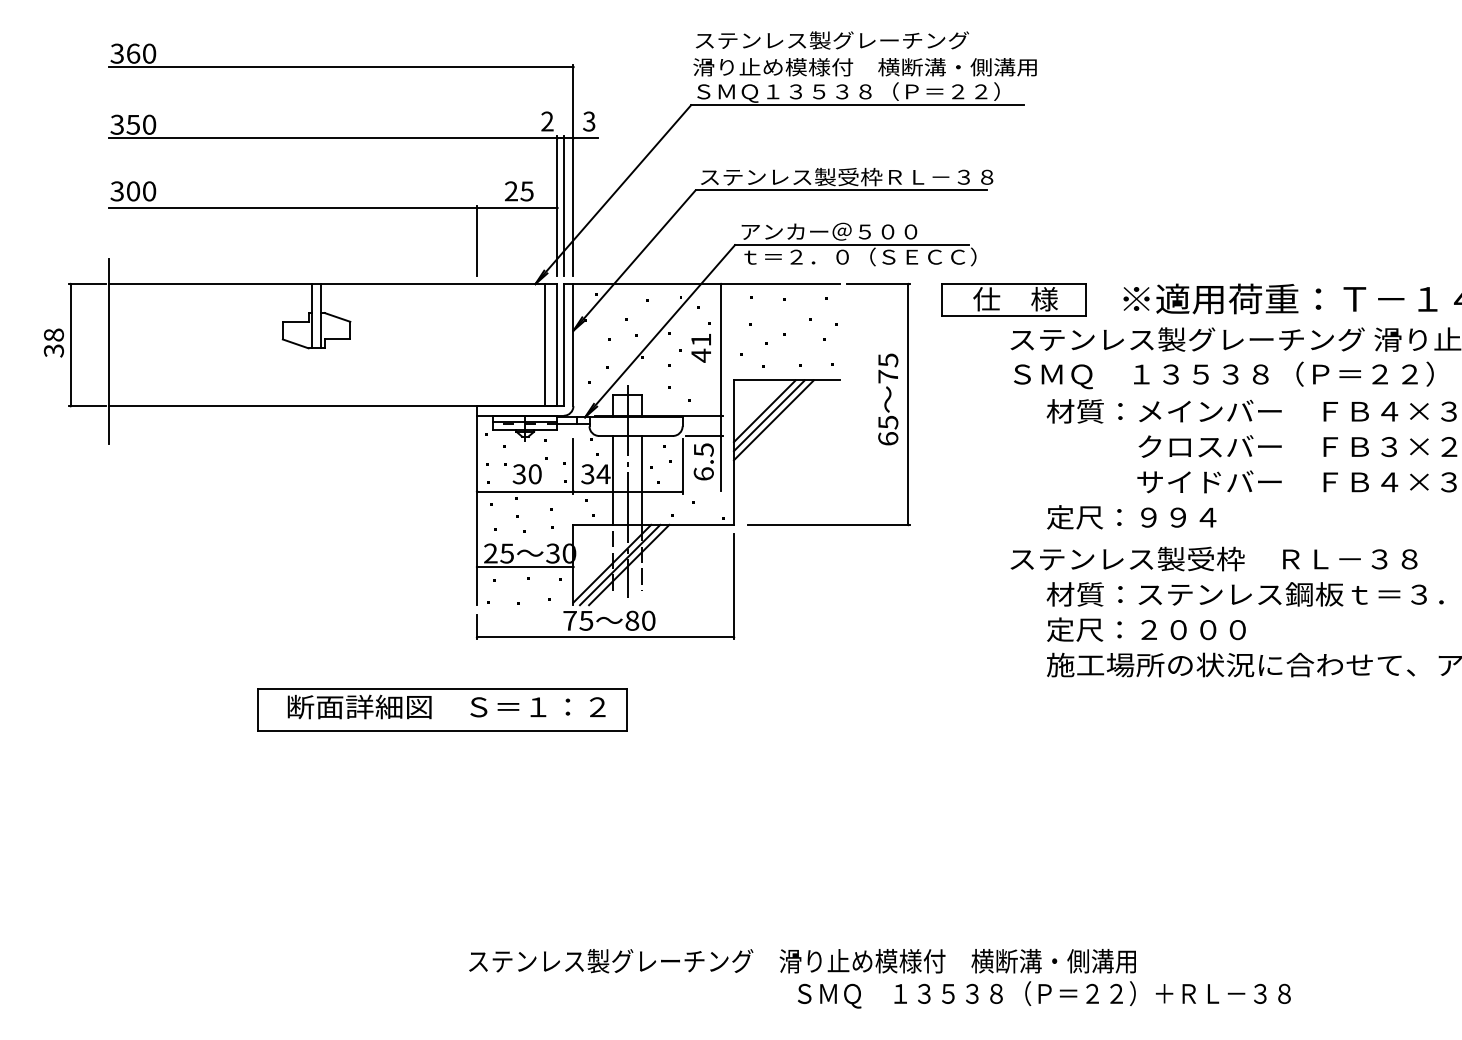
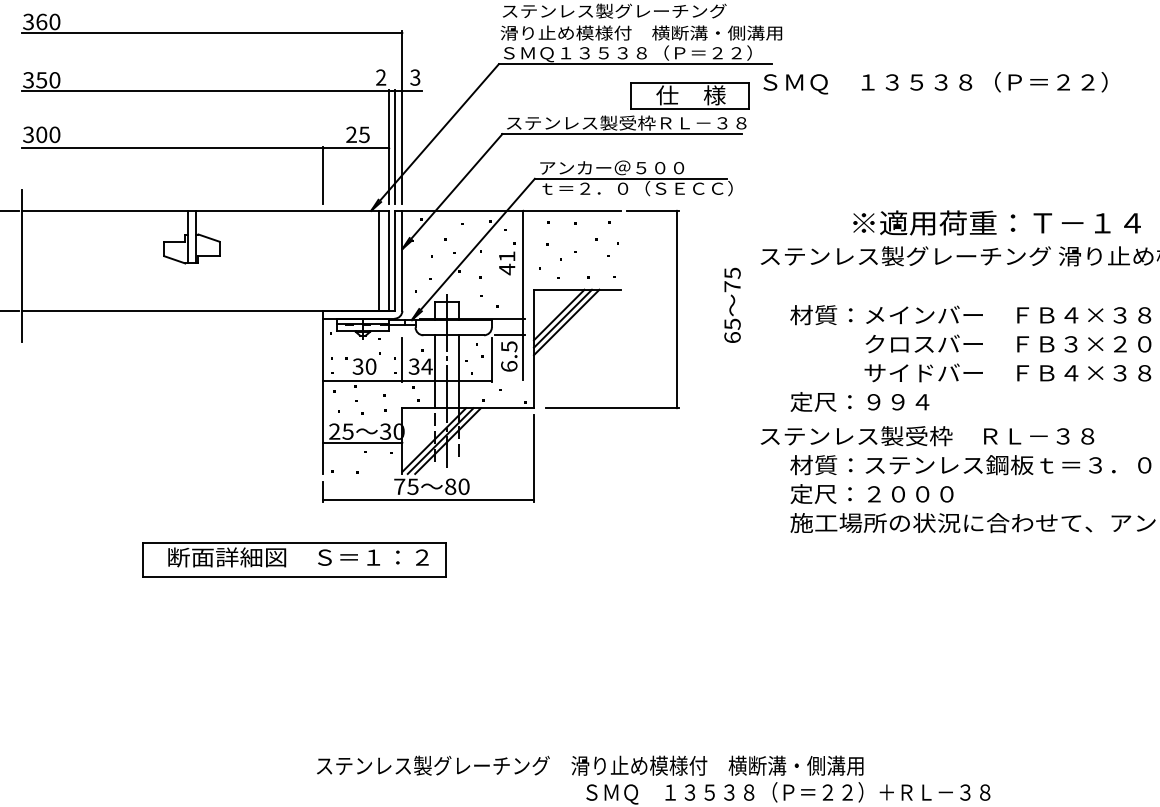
part: (1013, 299) -> (689, 95), moved
text: (1223, 375) -> (935, 83), moved
text: (888, 399) -> (732, 305), moved

